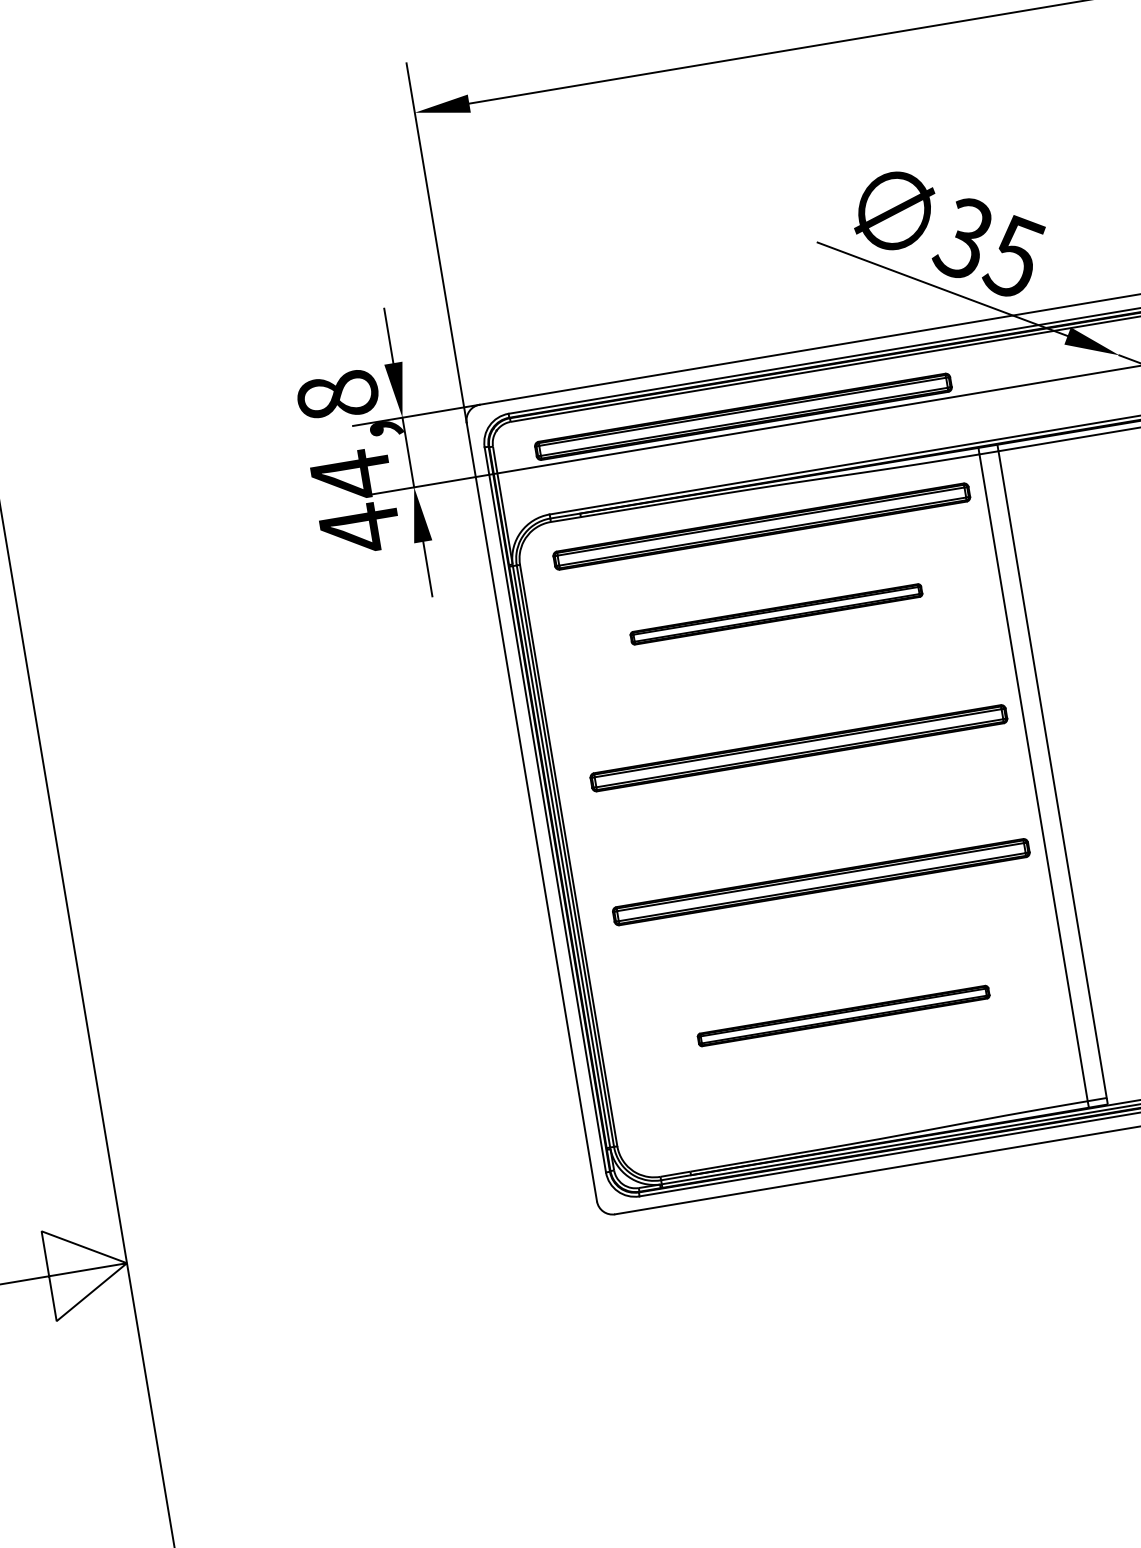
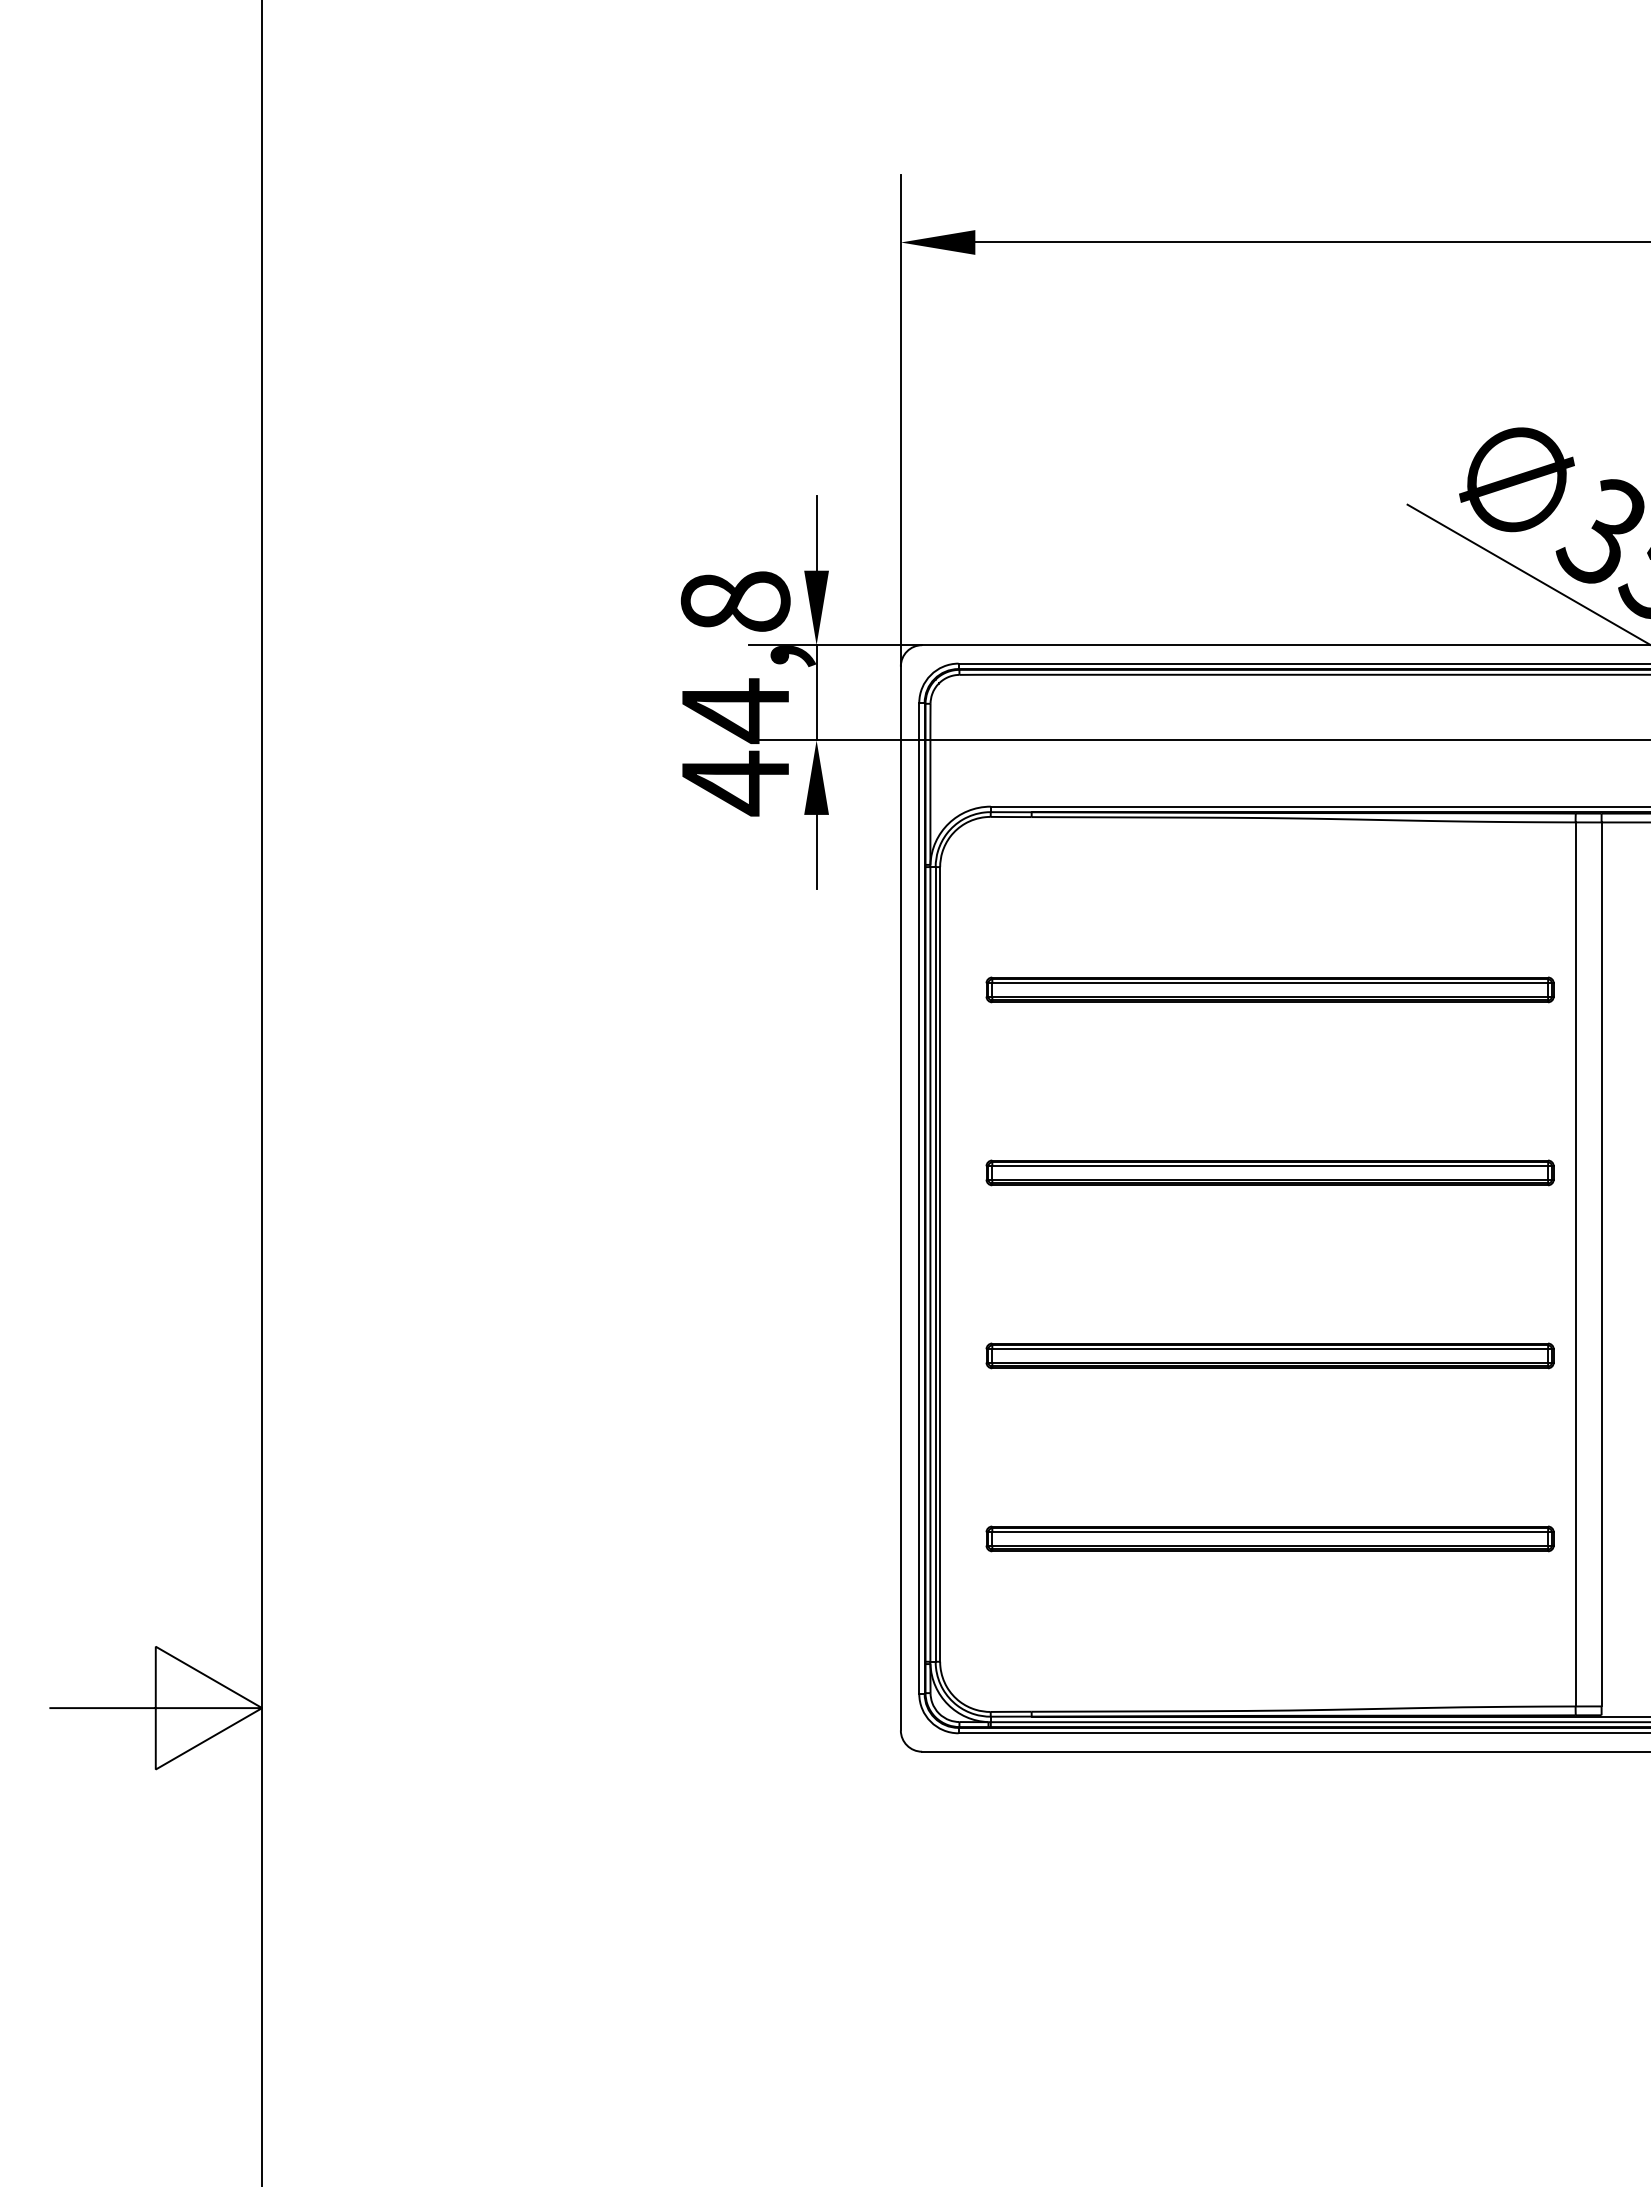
part: (742, 416) -> (1269, 719), removed
part: (761, 526) -> (1269, 869), removed
part: (775, 614) -> (1269, 989), size x1.43
part: (843, 1015) -> (1269, 1538), size x1.43

